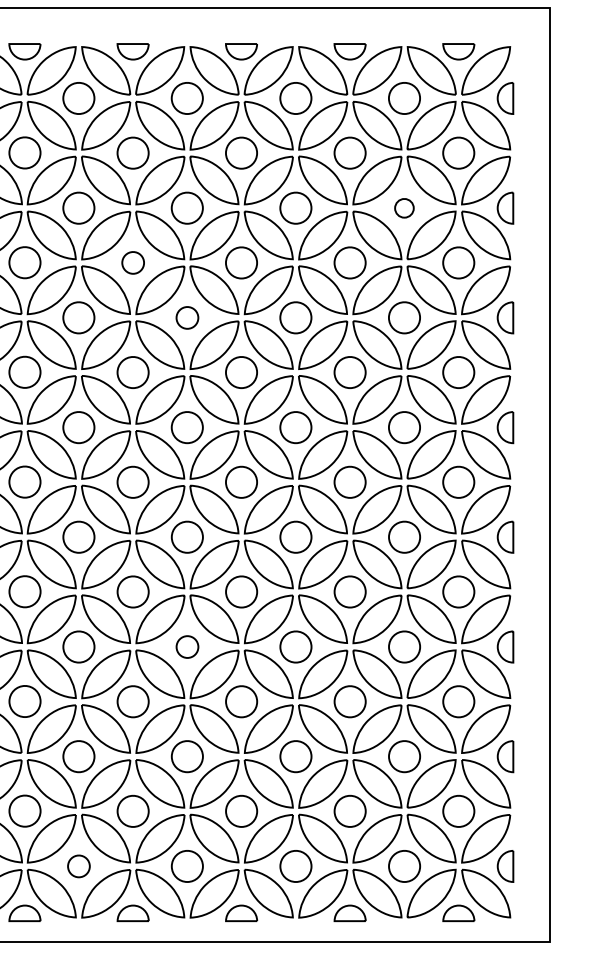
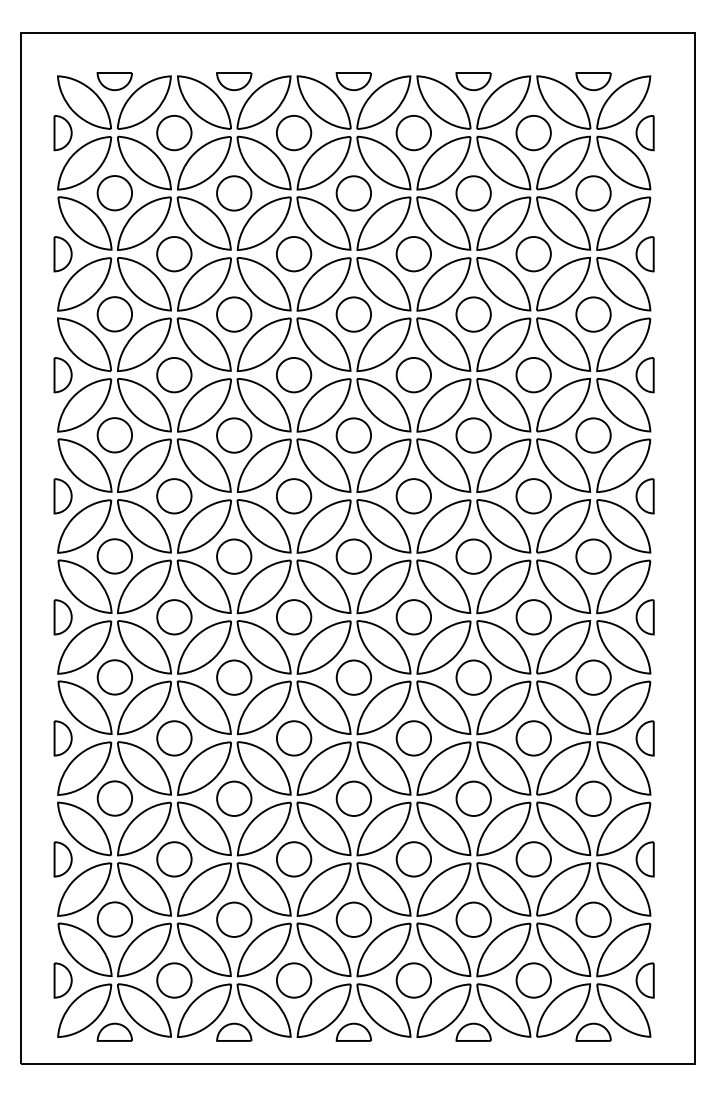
part: (404, 208) -> (533, 254), size x1.67
part: (133, 262) -> (234, 314), size x1.43
part: (187, 318) -> (294, 375), size x1.43
part: (187, 647) -> (294, 738), size x1.43
part: (79, 866) -> (174, 980), size x1.43

